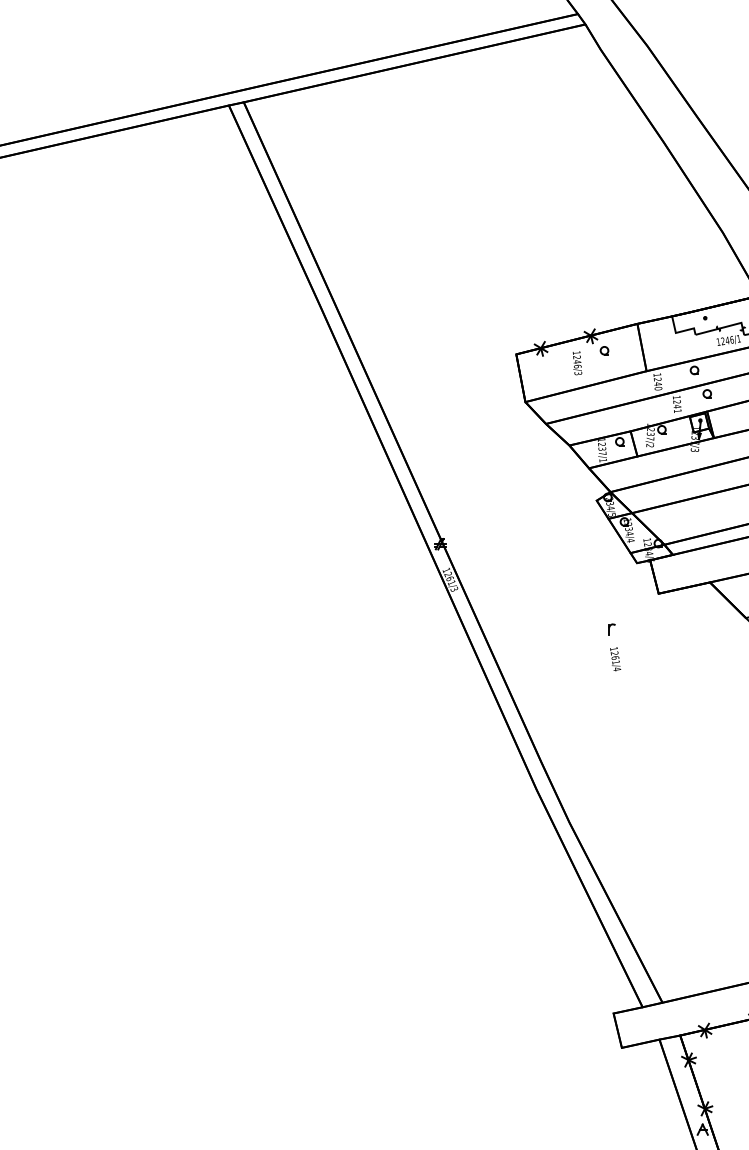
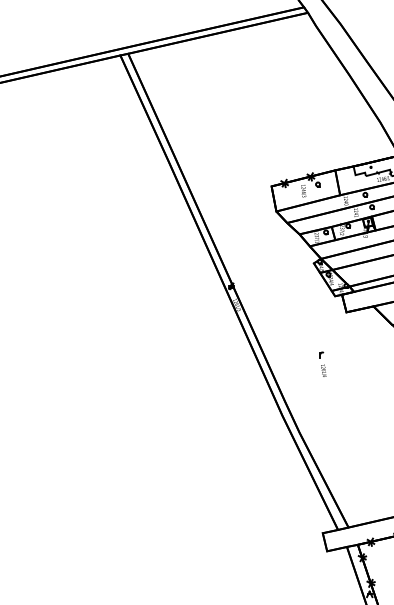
part: (613, 645) -> (322, 363), moved

